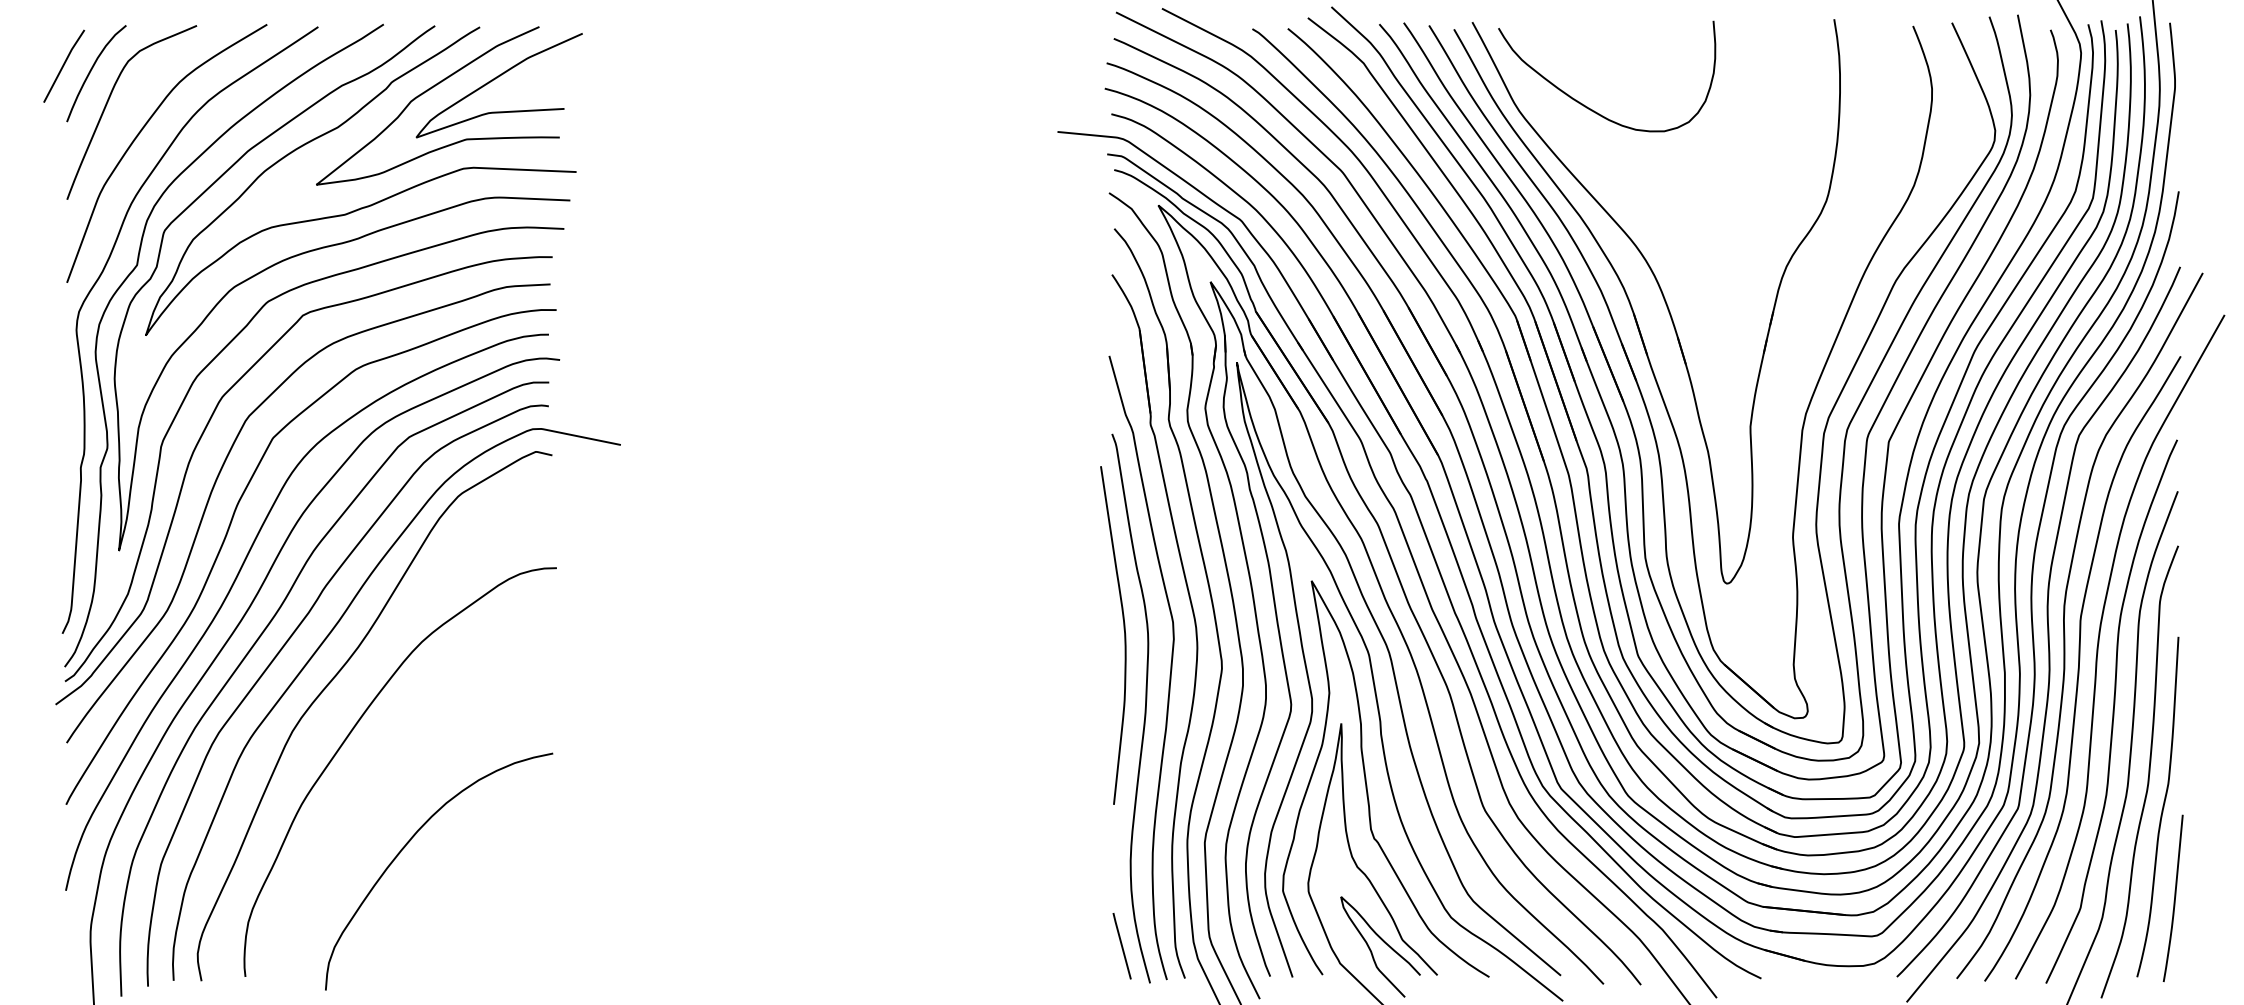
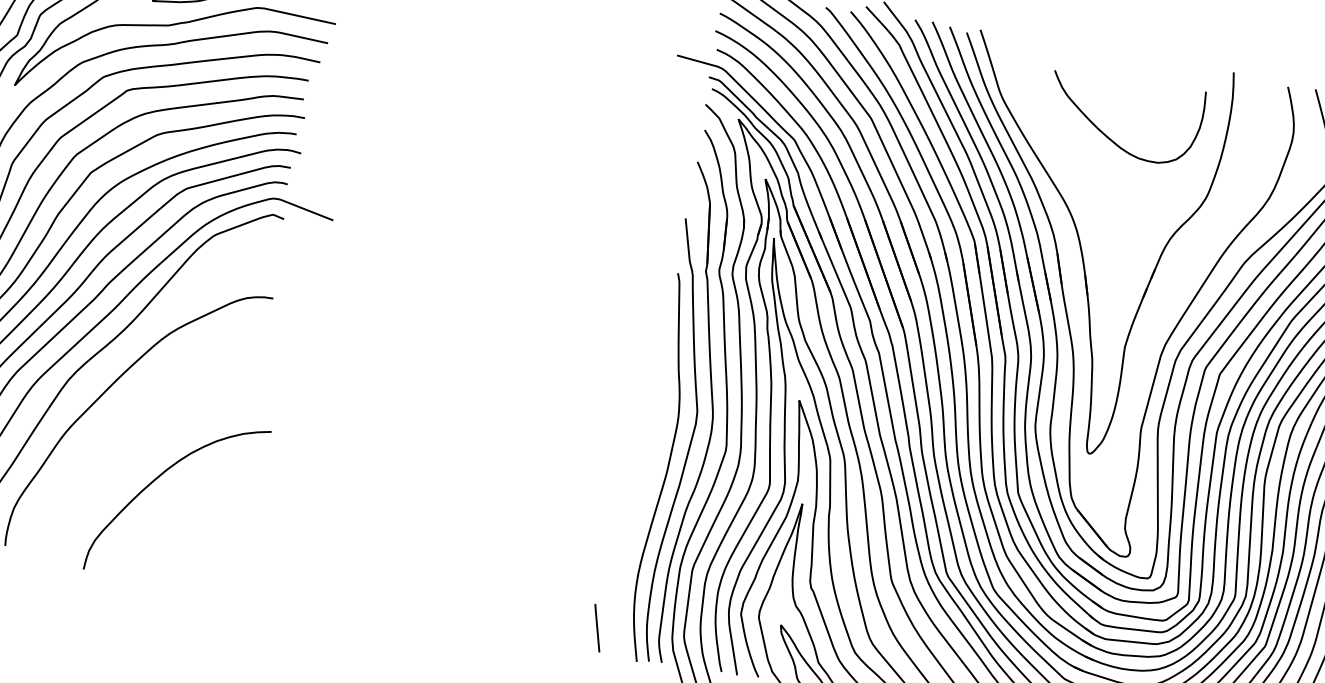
curve: (1589, 107) -> (1108, 136), moved
curve: (1124, 635) -> (661, 415), removed
curve: (405, 847) -> (156, 479), moved
line: (1121, 946) -> (596, 628), moved

